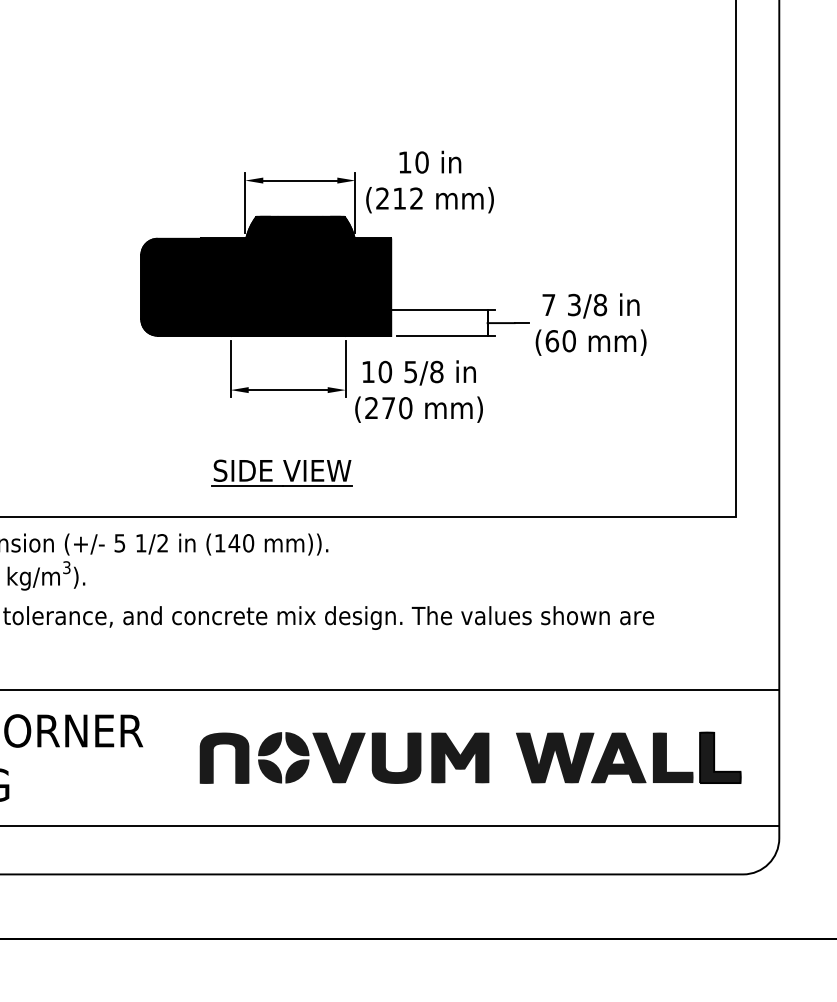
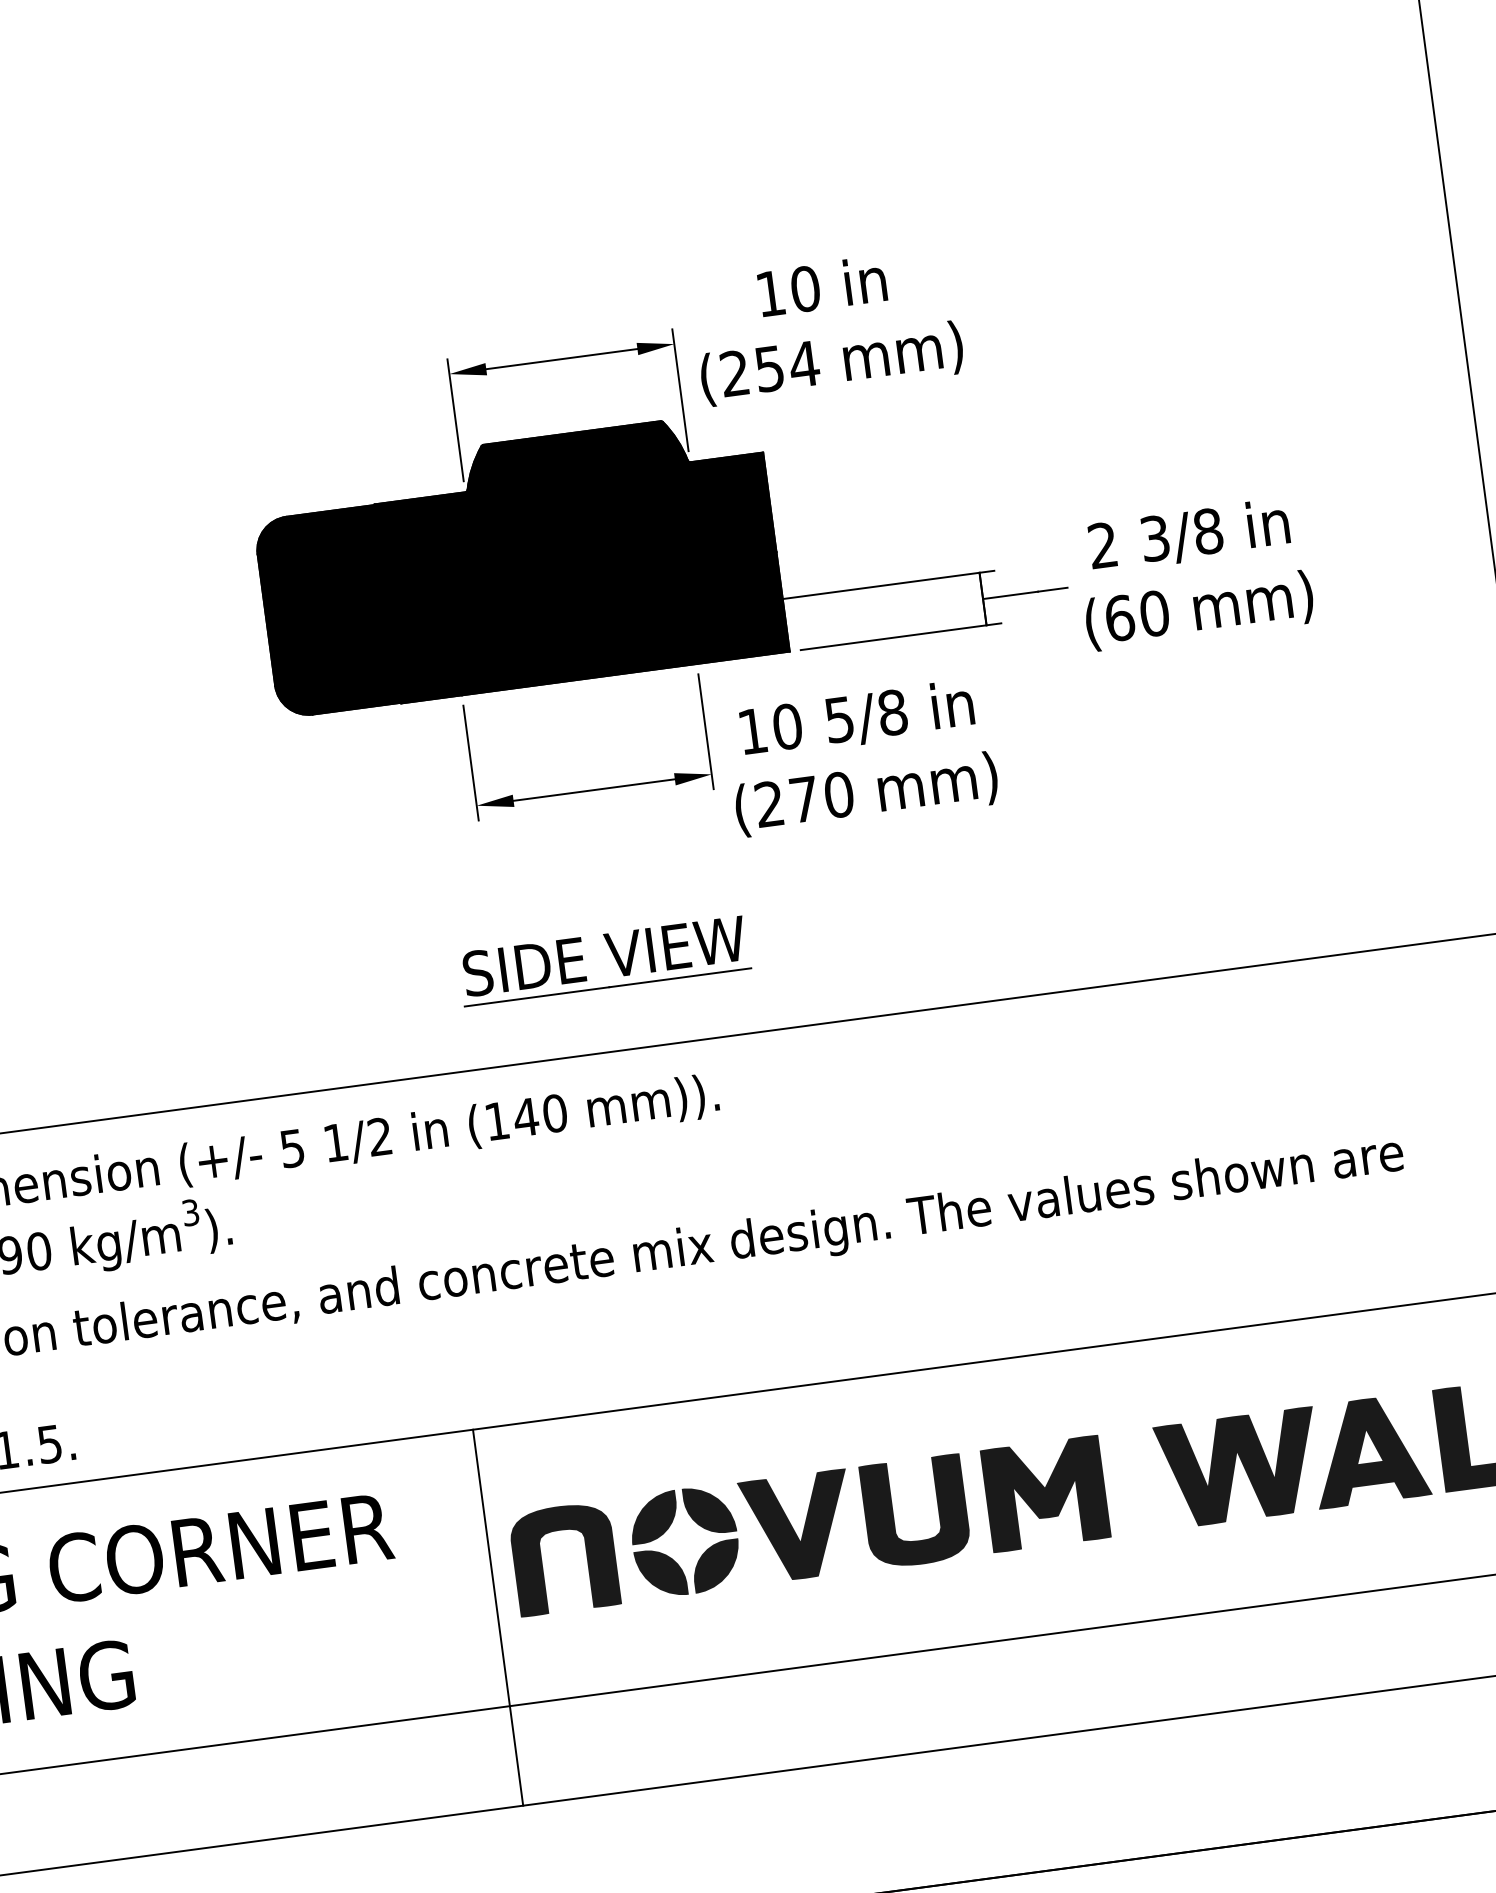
text: (408, 198) -> (787, 366), (212 -> (254
text: (548, 304) -> (1102, 544), 7 -> 2
line: (188, 782) -> (497, 1618), added

